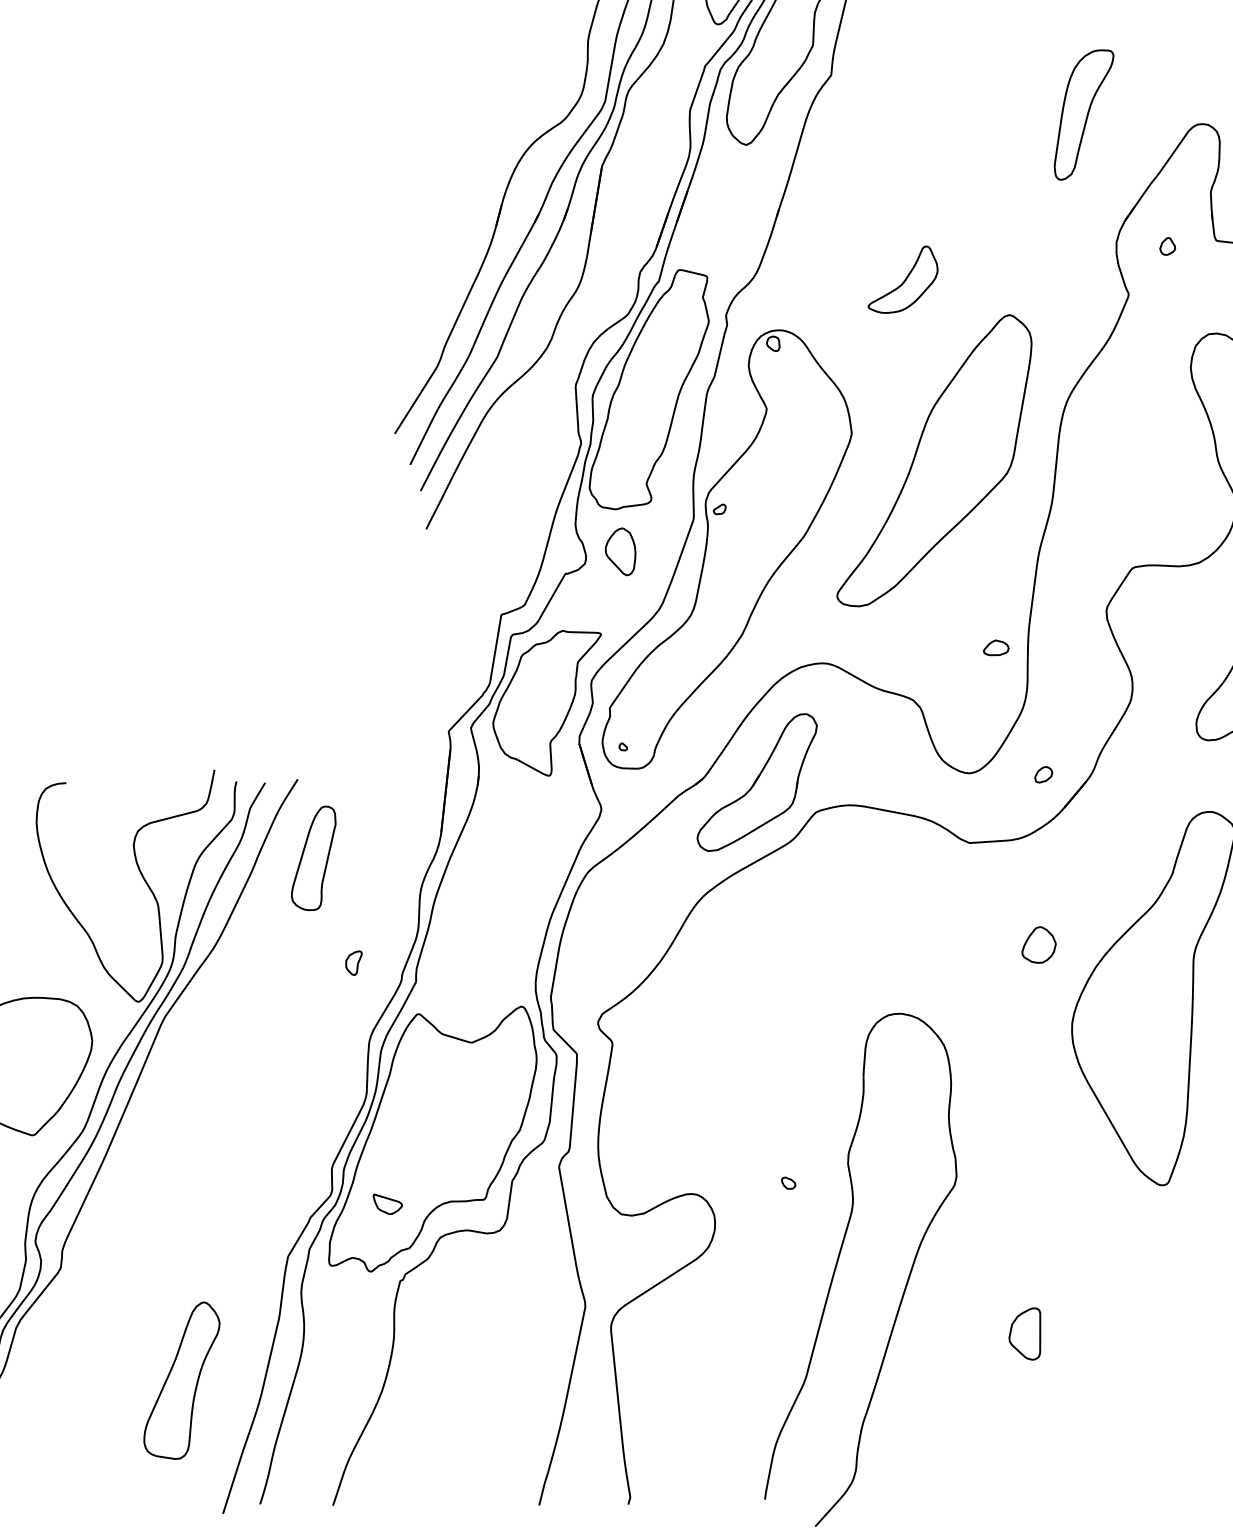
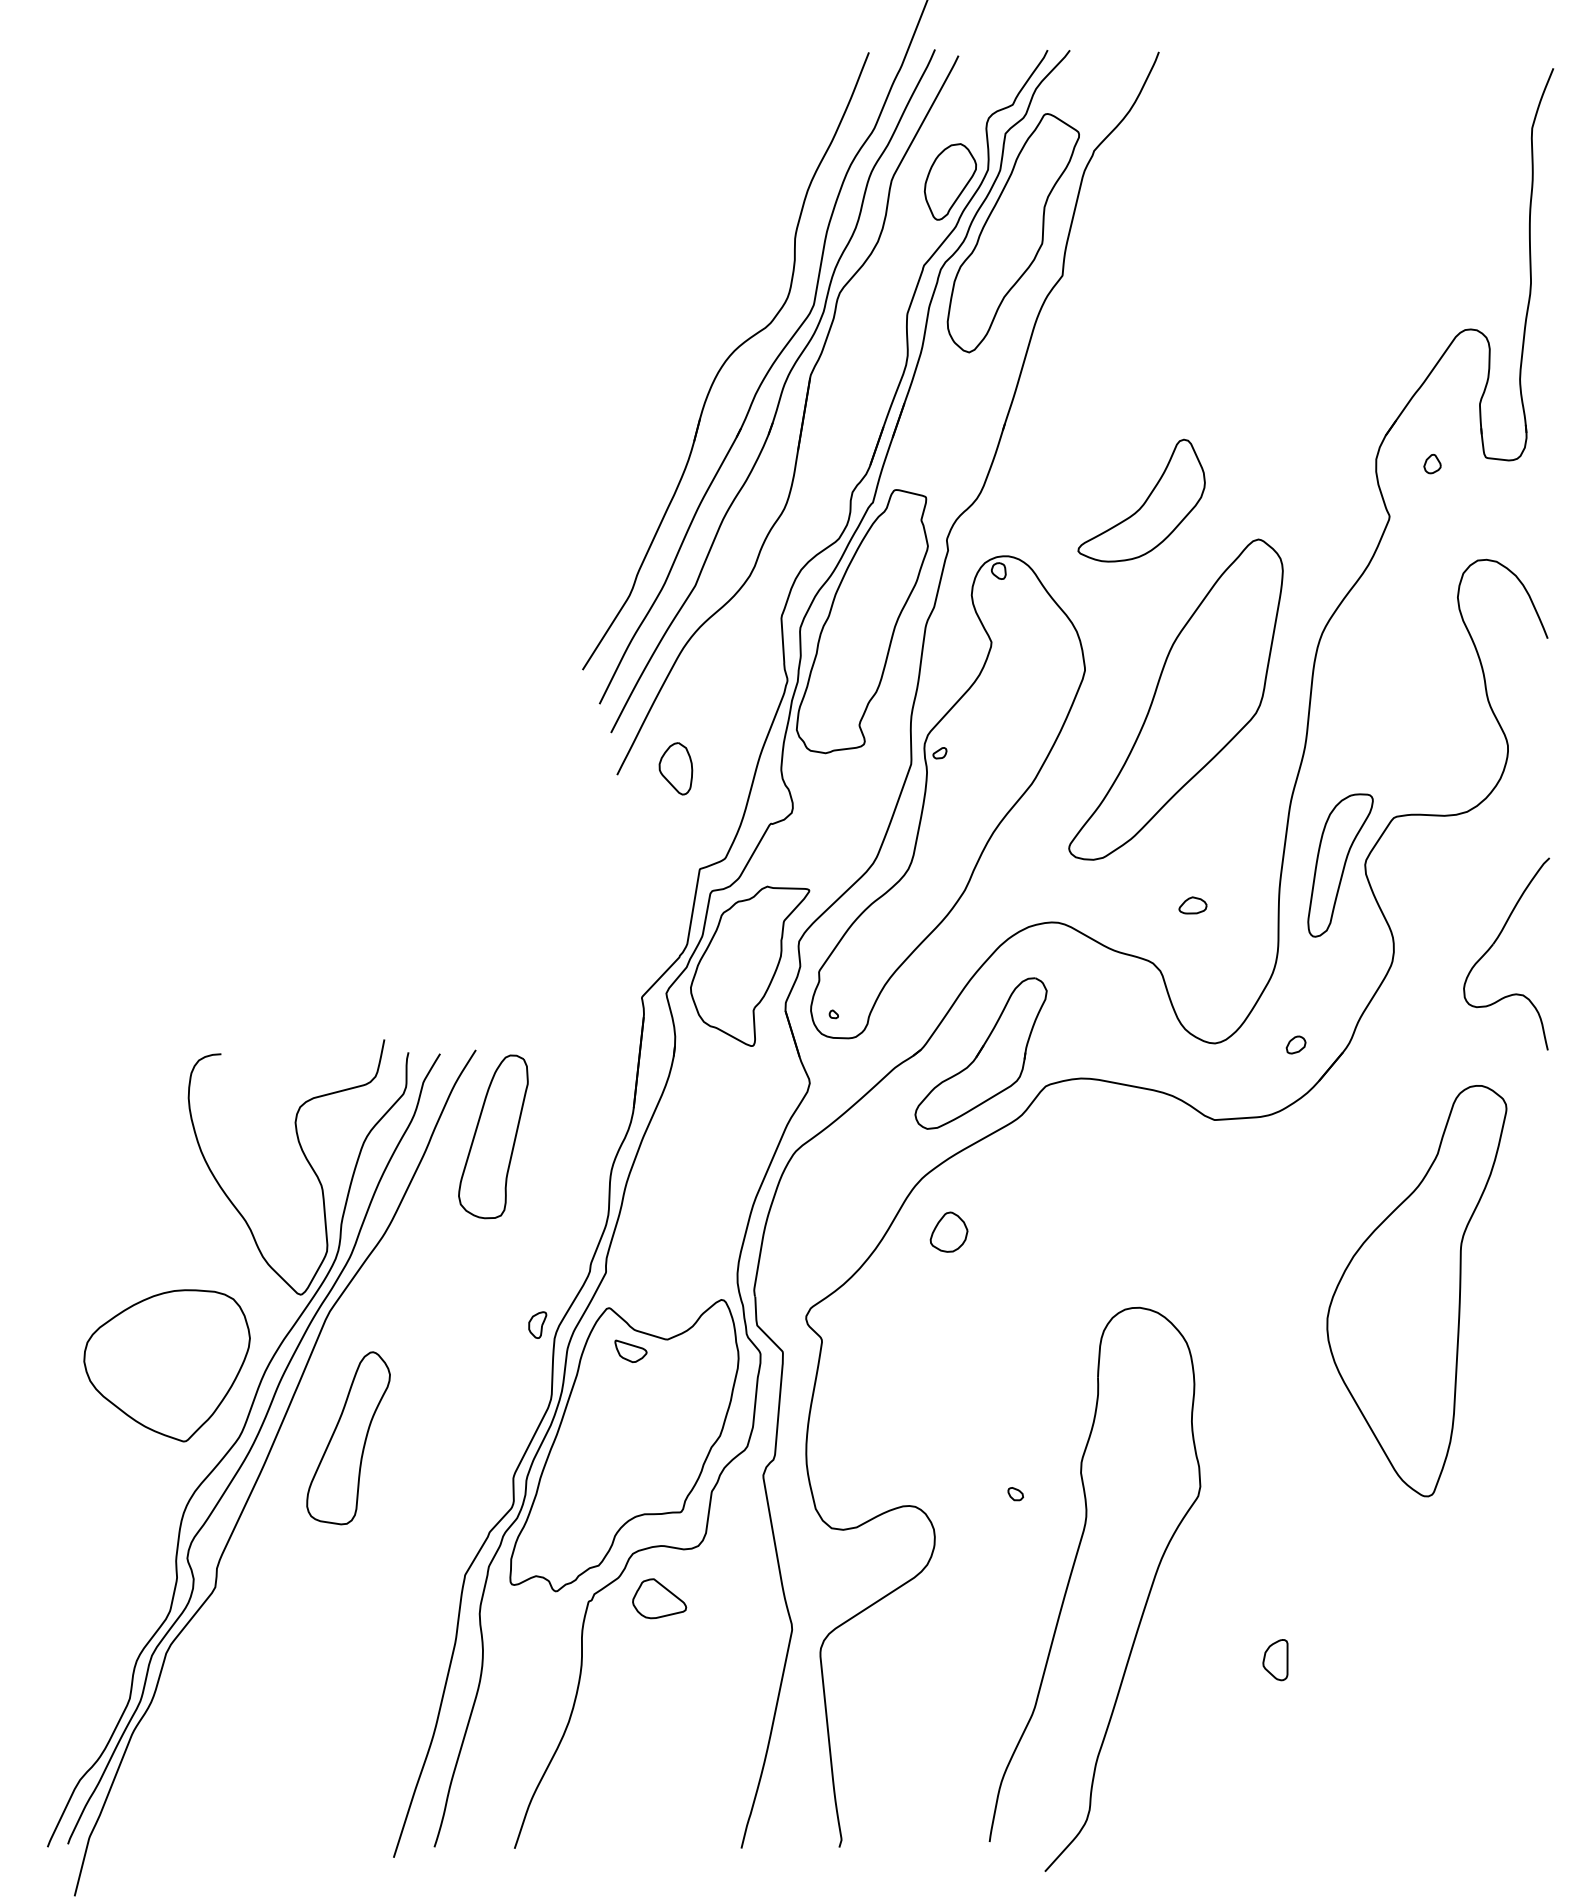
part: (1084, 115) -> (1340, 865), moved
part: (903, 279) -> (1141, 500), size x1.67
part: (620, 551) -> (675, 768), moved
part: (995, 647) -> (1192, 905), moved
part: (313, 857) -> (493, 1136), size x1.43
part: (1038, 944) -> (948, 1231), moved
part: (353, 962) -> (537, 1324), moved
part: (387, 1203) -> (630, 1350), moved
part: (464, 1278) -> (659, 1598), added
part: (1024, 1334) -> (1275, 1660), size x0.71
part: (181, 1380) -> (348, 1438), moved

